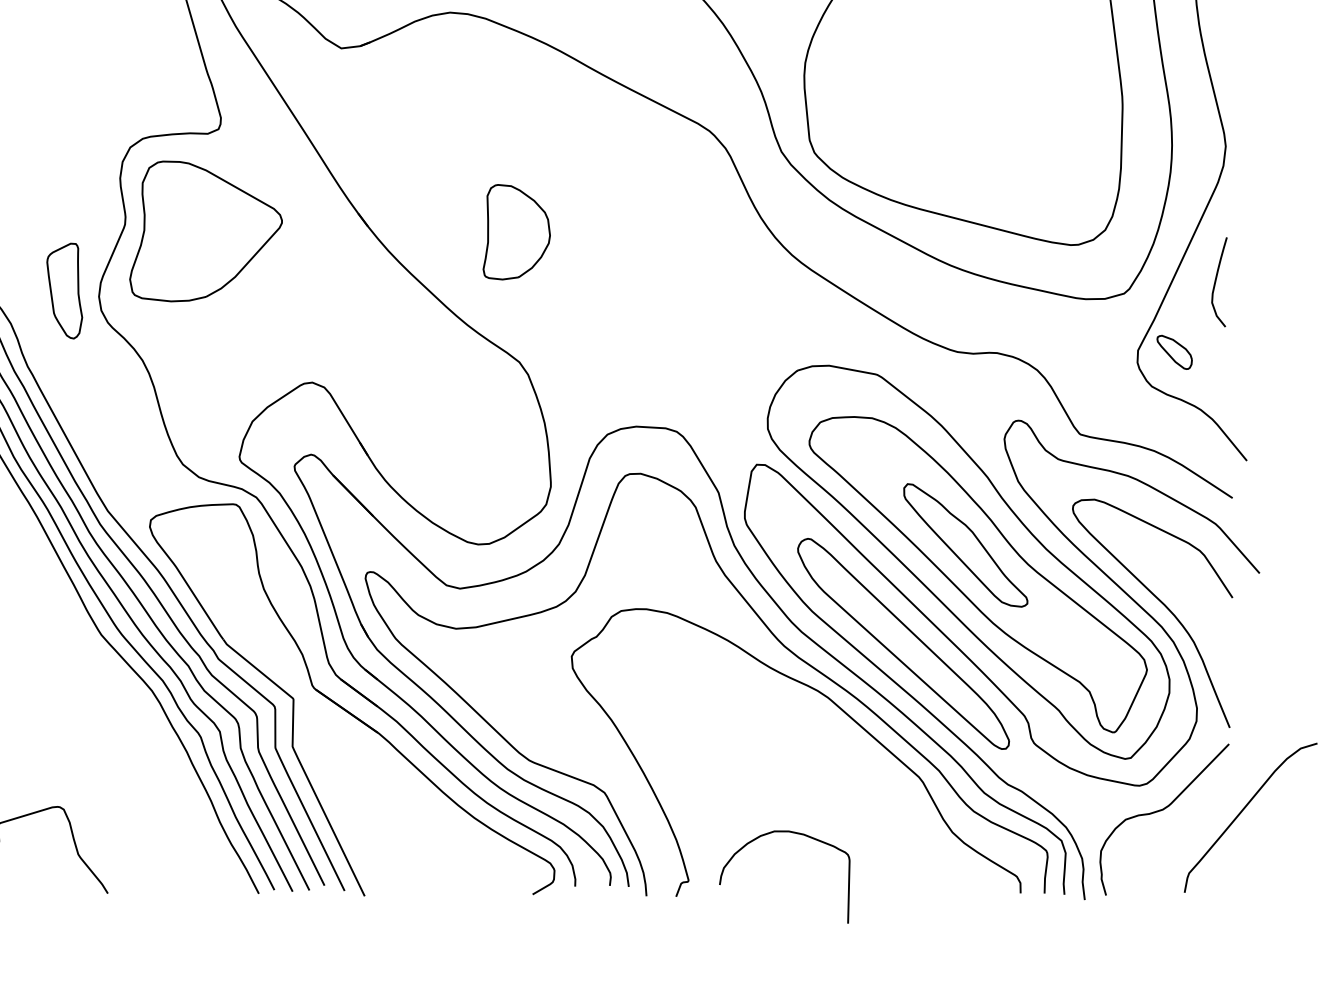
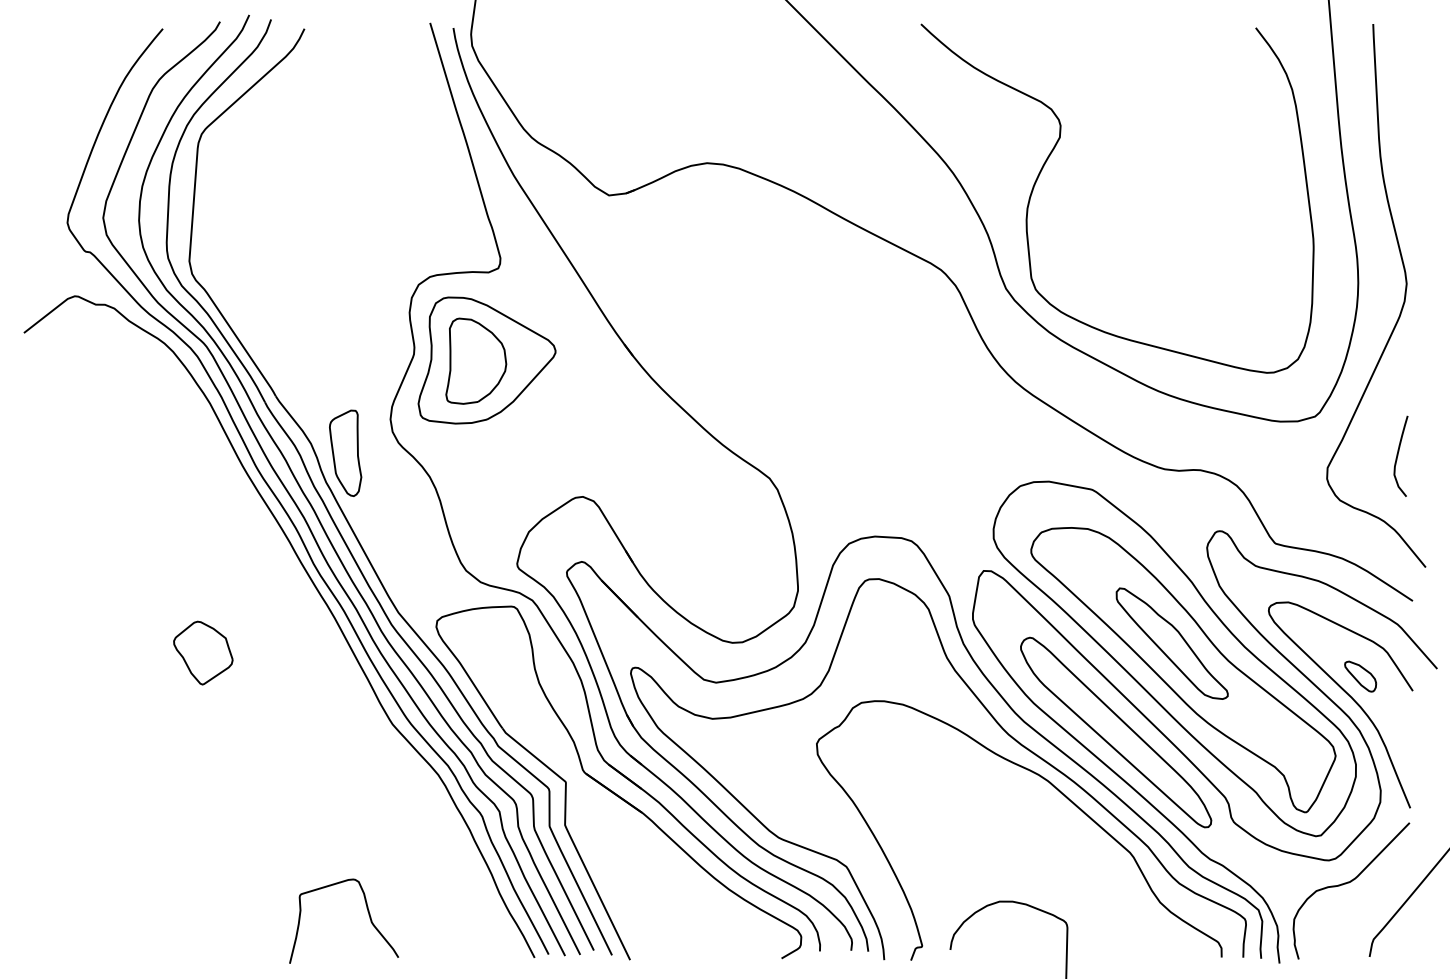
part: (517, 231) -> (476, 360), moved
curve: (1216, 281) -> (1398, 455), moved
part: (64, 290) -> (345, 452), moved
part: (1174, 352) -> (1360, 676), moved

